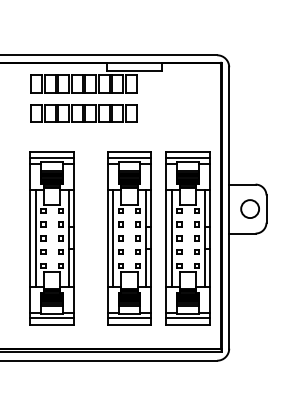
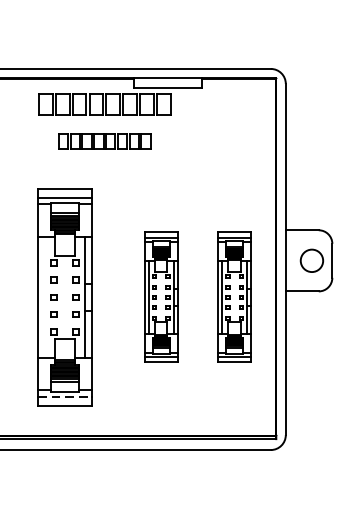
part: (83, 113) -> (104, 141), size x0.7
line: (35, 238) -> (44, 297), removed
part: (129, 238) -> (161, 297), size x0.6
part: (187, 238) -> (233, 297), size x0.6
line: (52, 318) -> (65, 397), solid -> dashed

